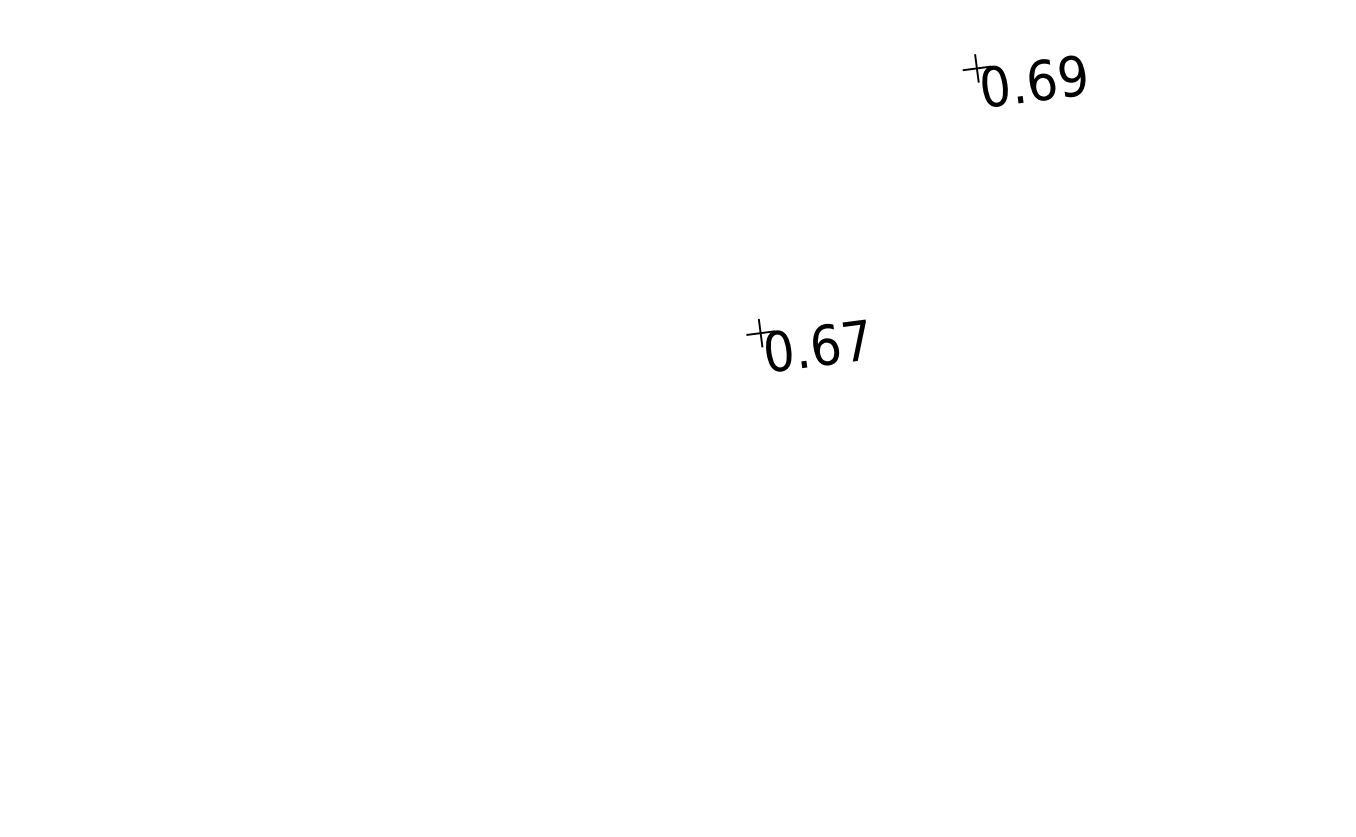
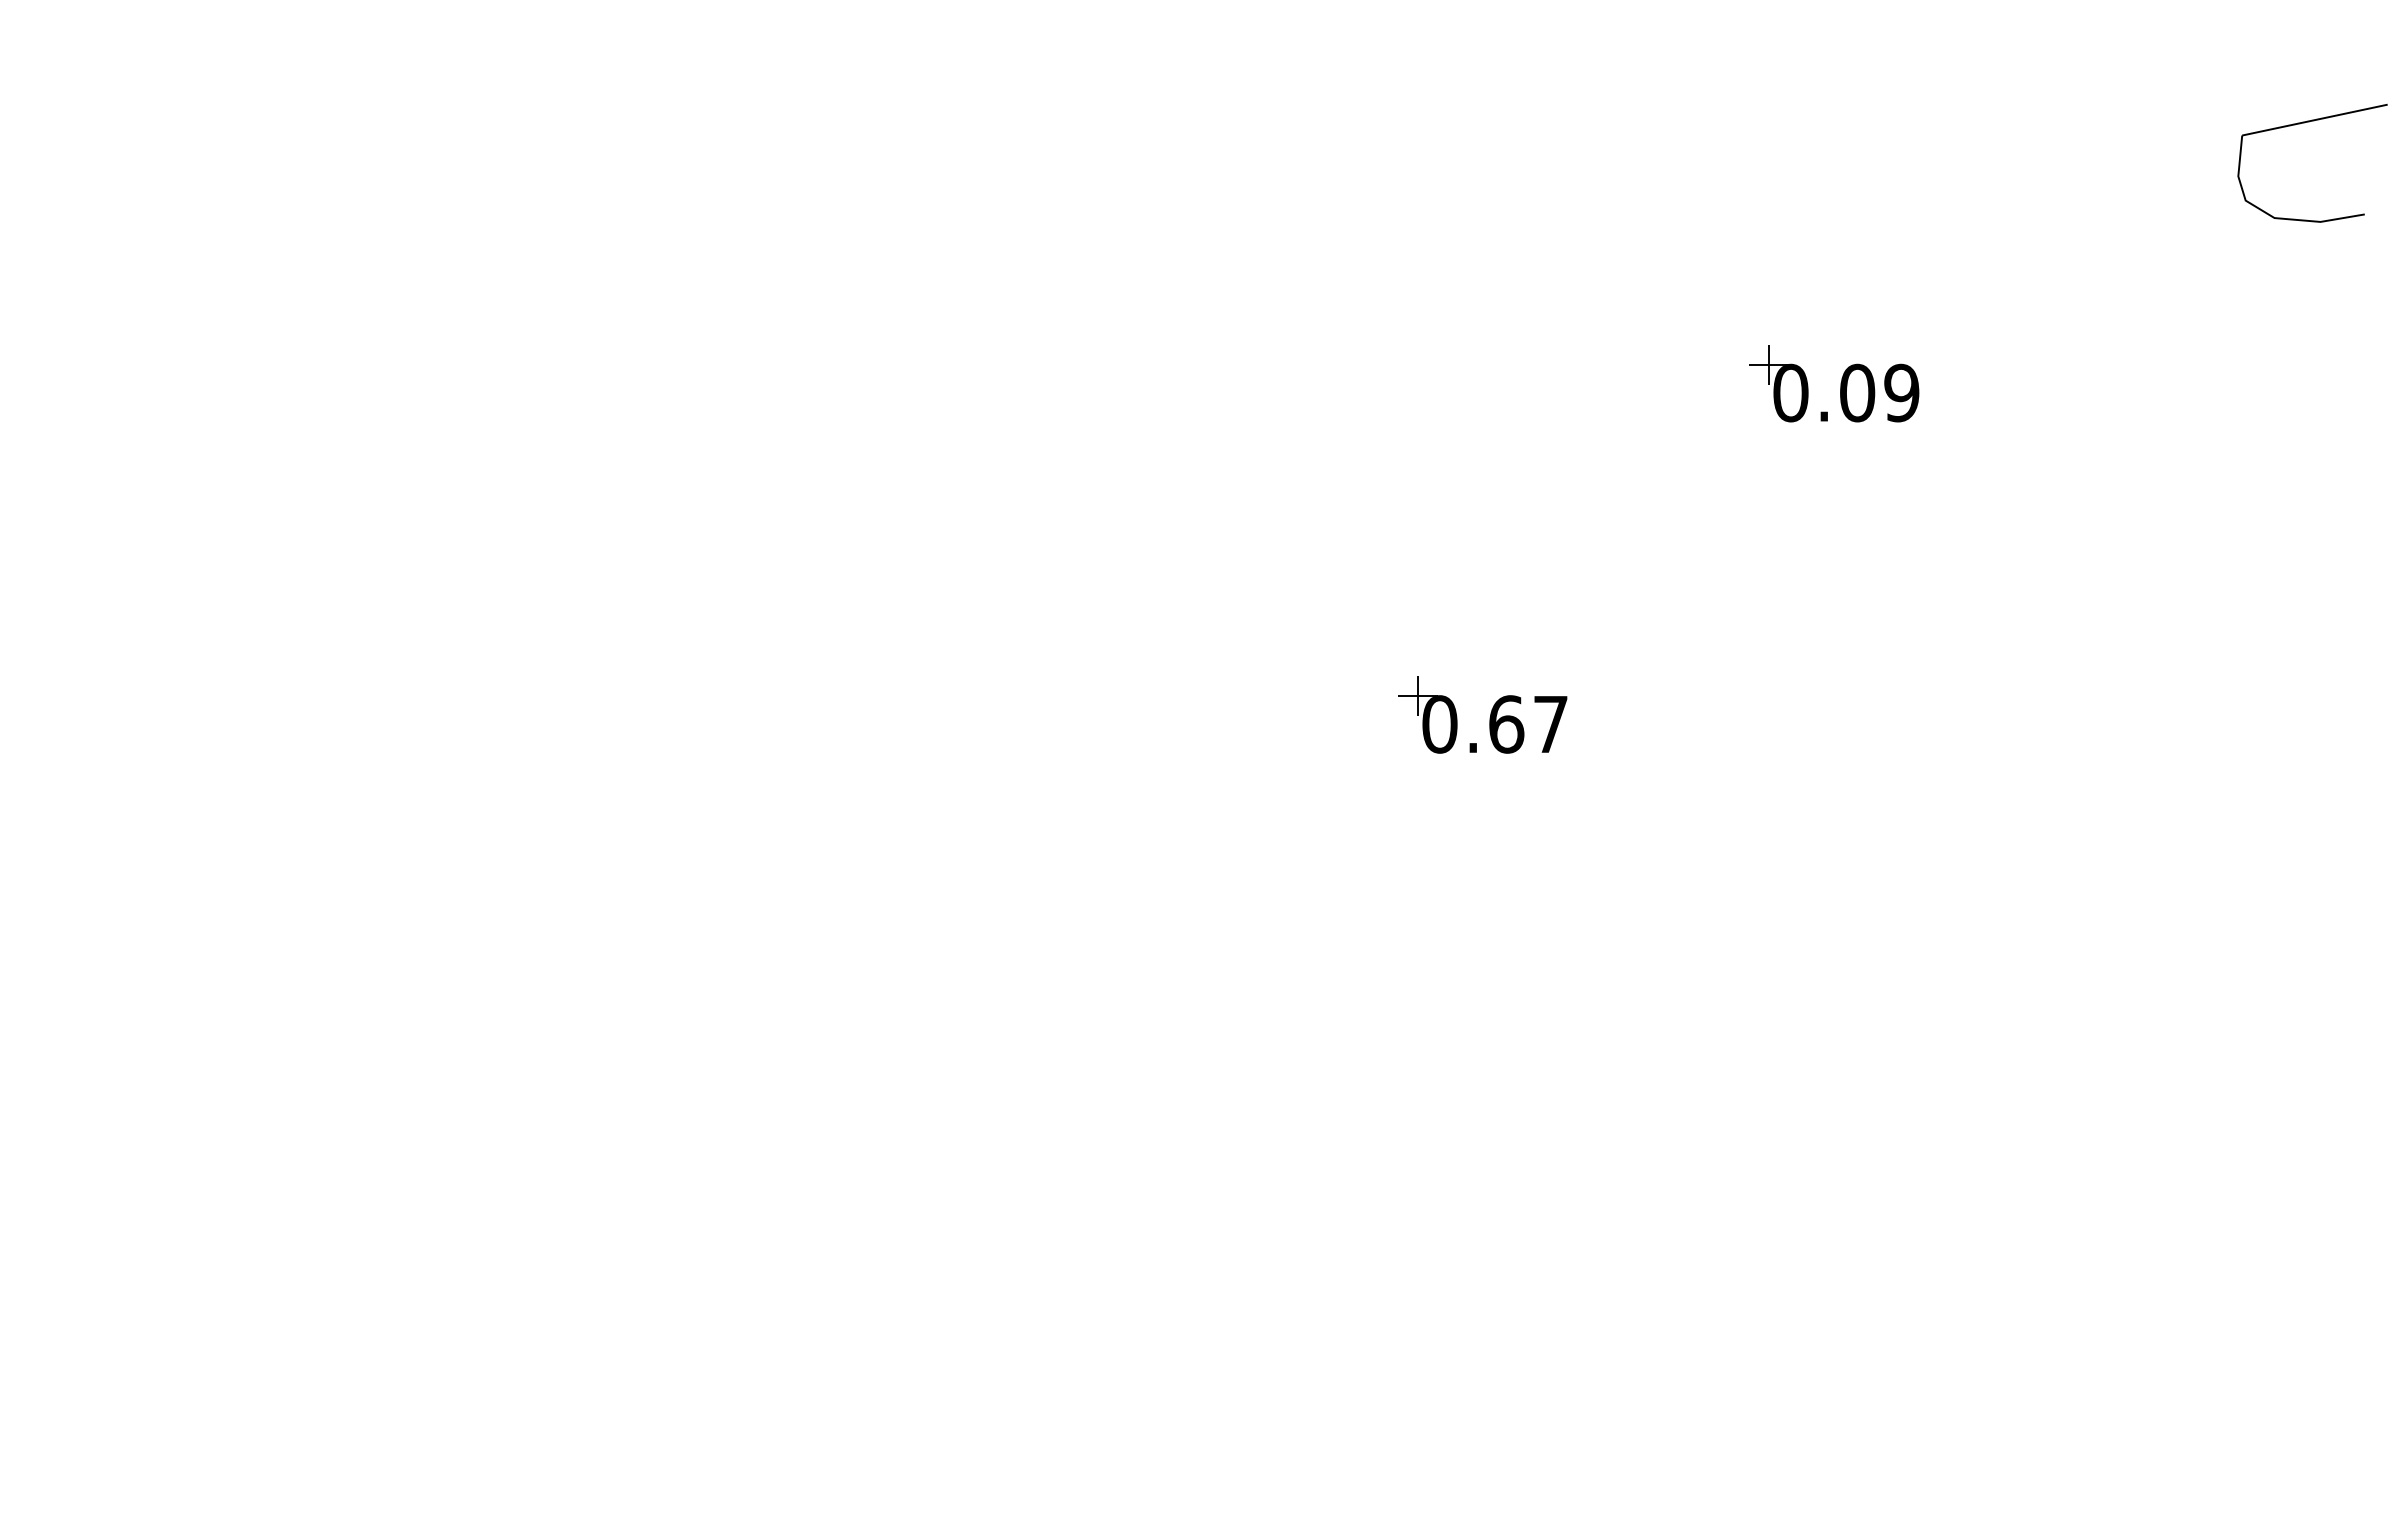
text: (1041, 79) -> (1857, 392), 0.69 -> 0.09

